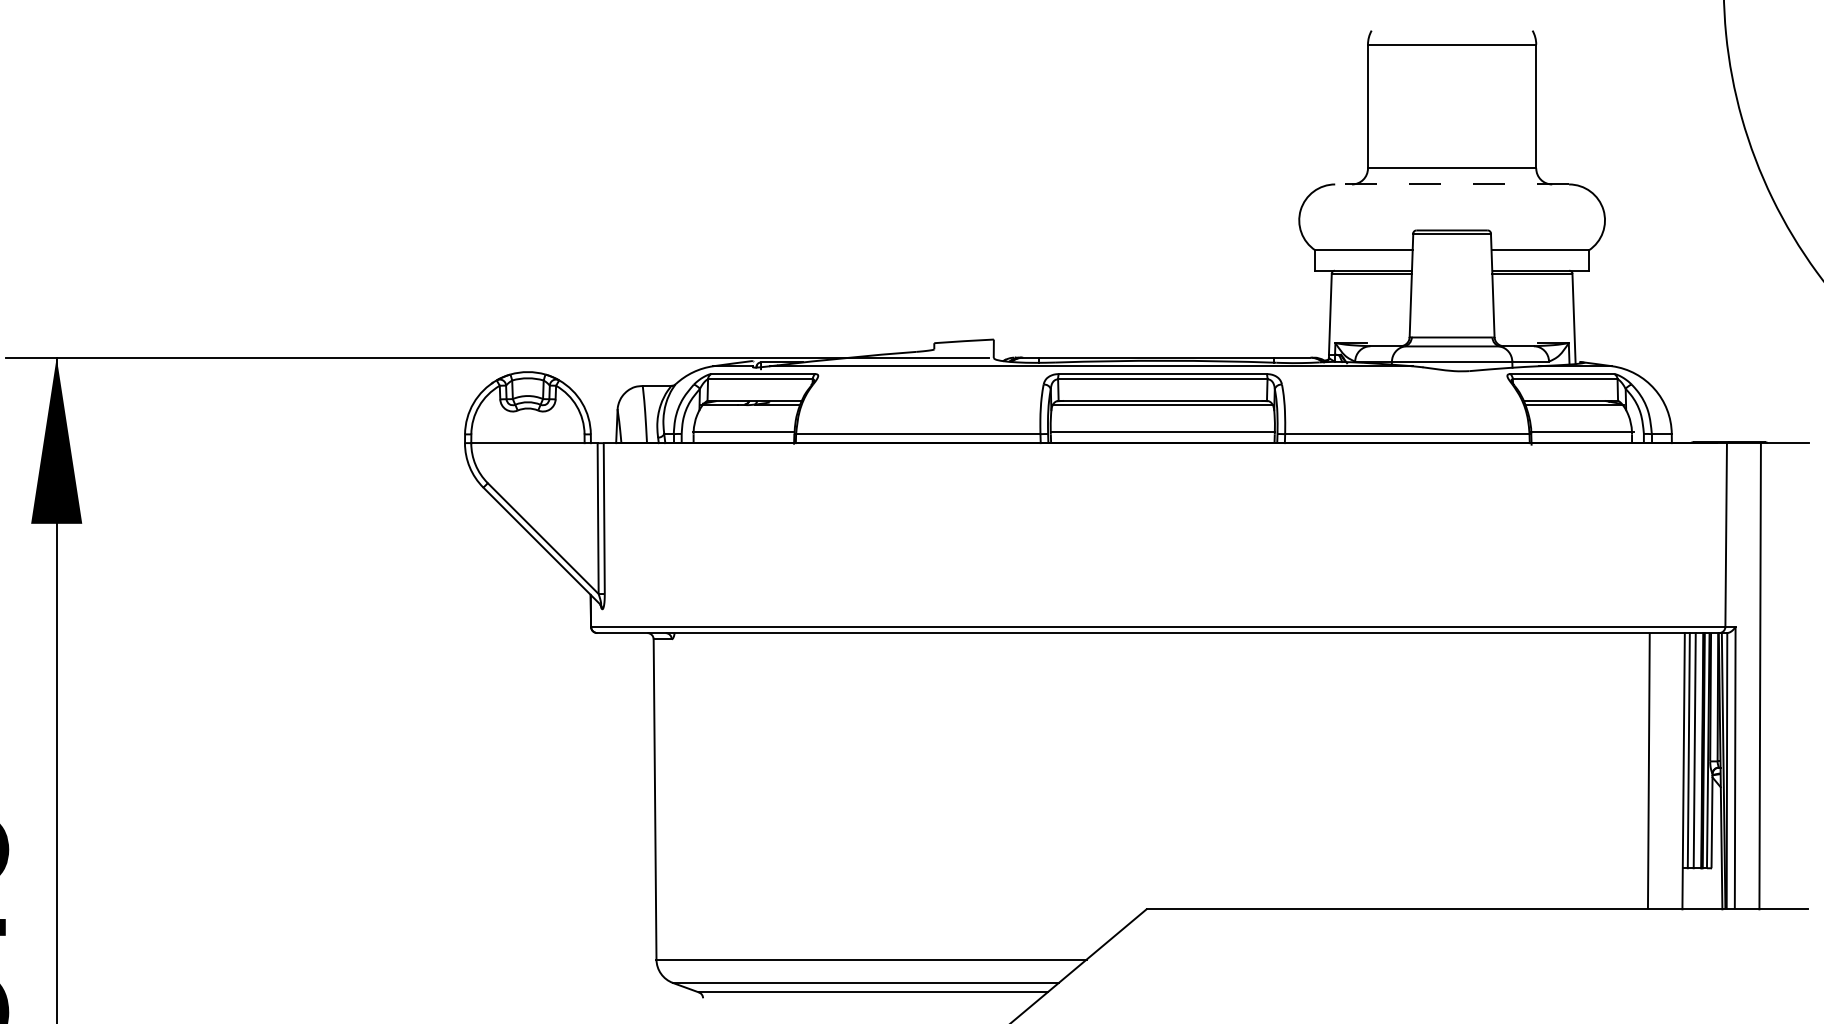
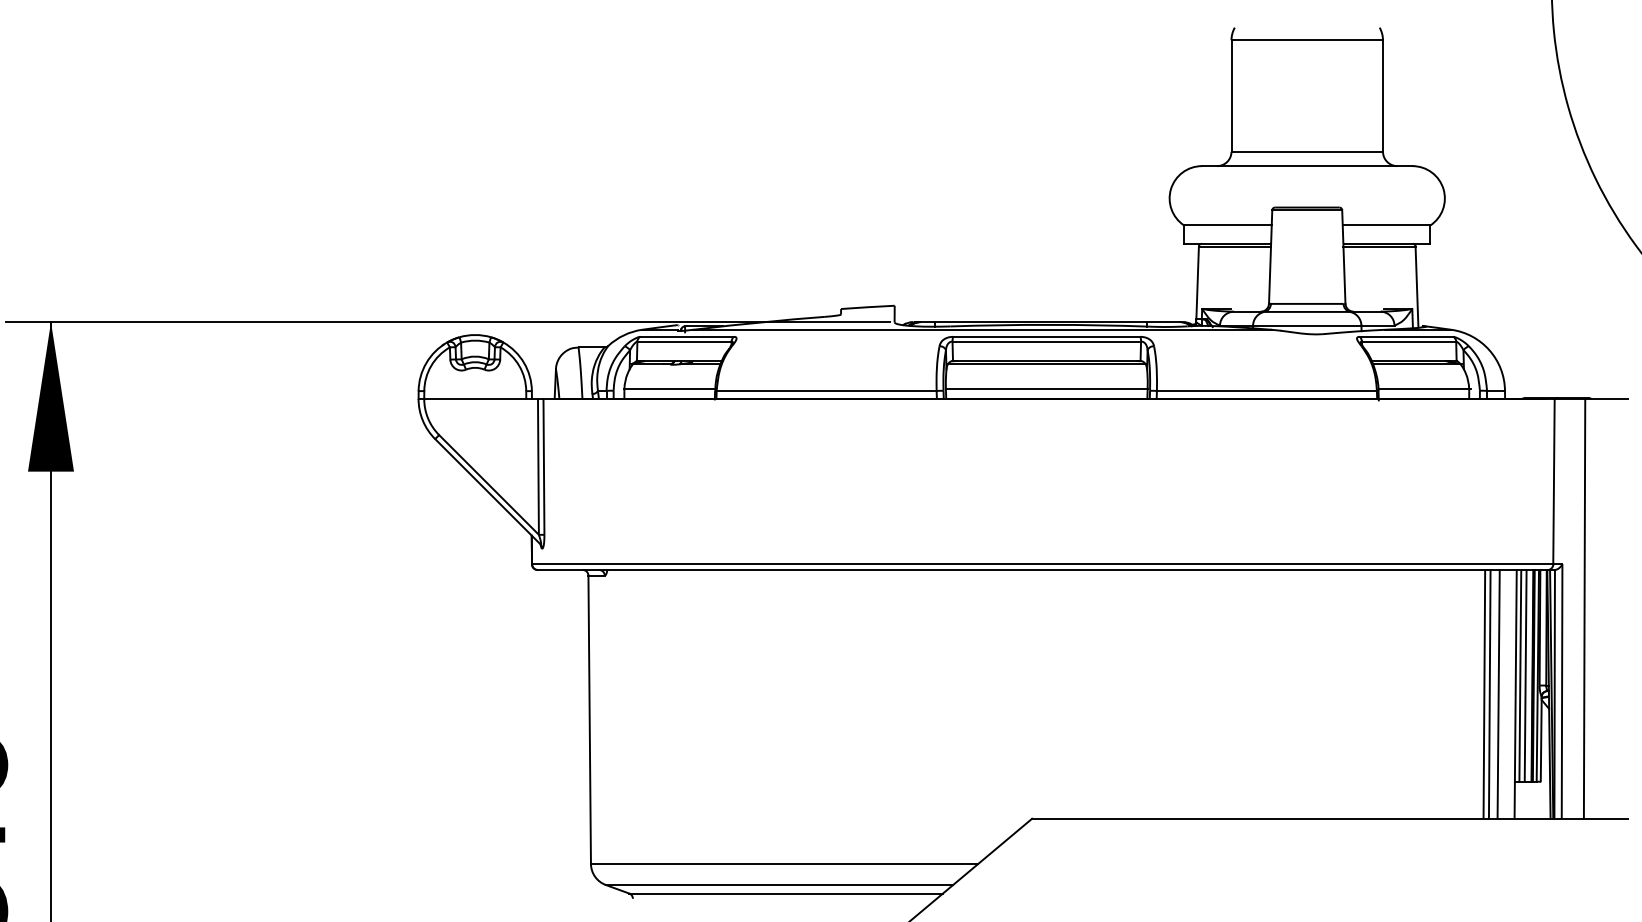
line: (1451, 184) -> (1306, 166), dashed -> solid
line: (1654, 771) -> (1489, 694), added
line: (1664, 771) -> (1498, 694), added

